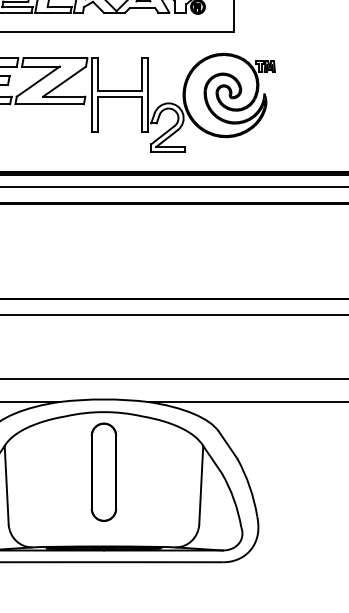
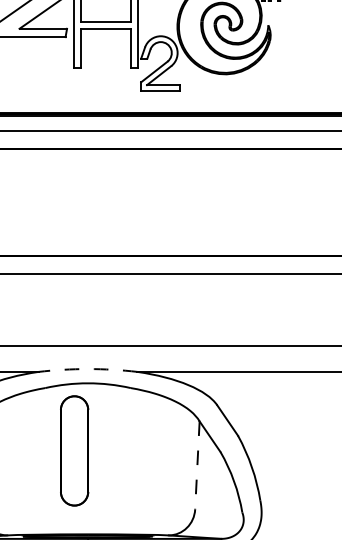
arc: (103, 399) -> (87, 369), solid -> dashed
part: (103, 471) -> (74, 450), moved
line: (201, 485) -> (197, 465), solid -> dashed

